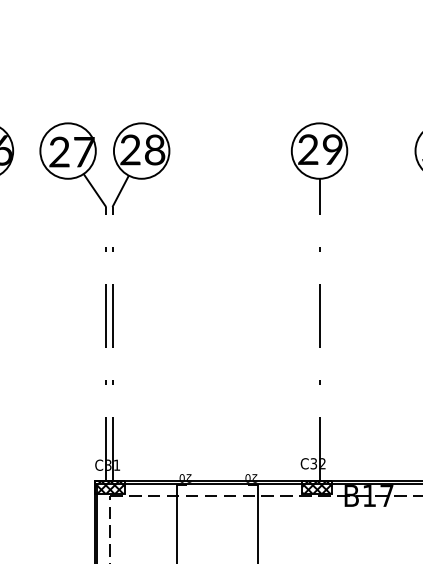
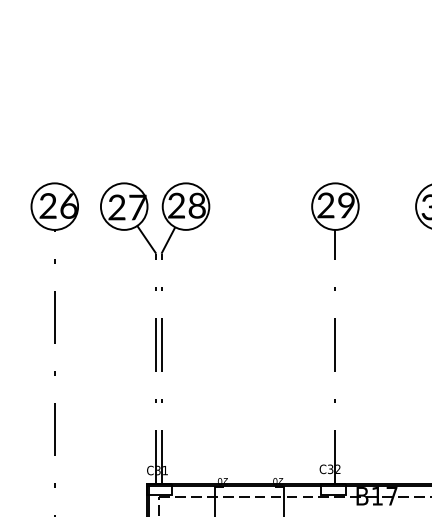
hatch: (110, 486) -> (159, 488), removed
hatch: (317, 486) -> (333, 488), removed

